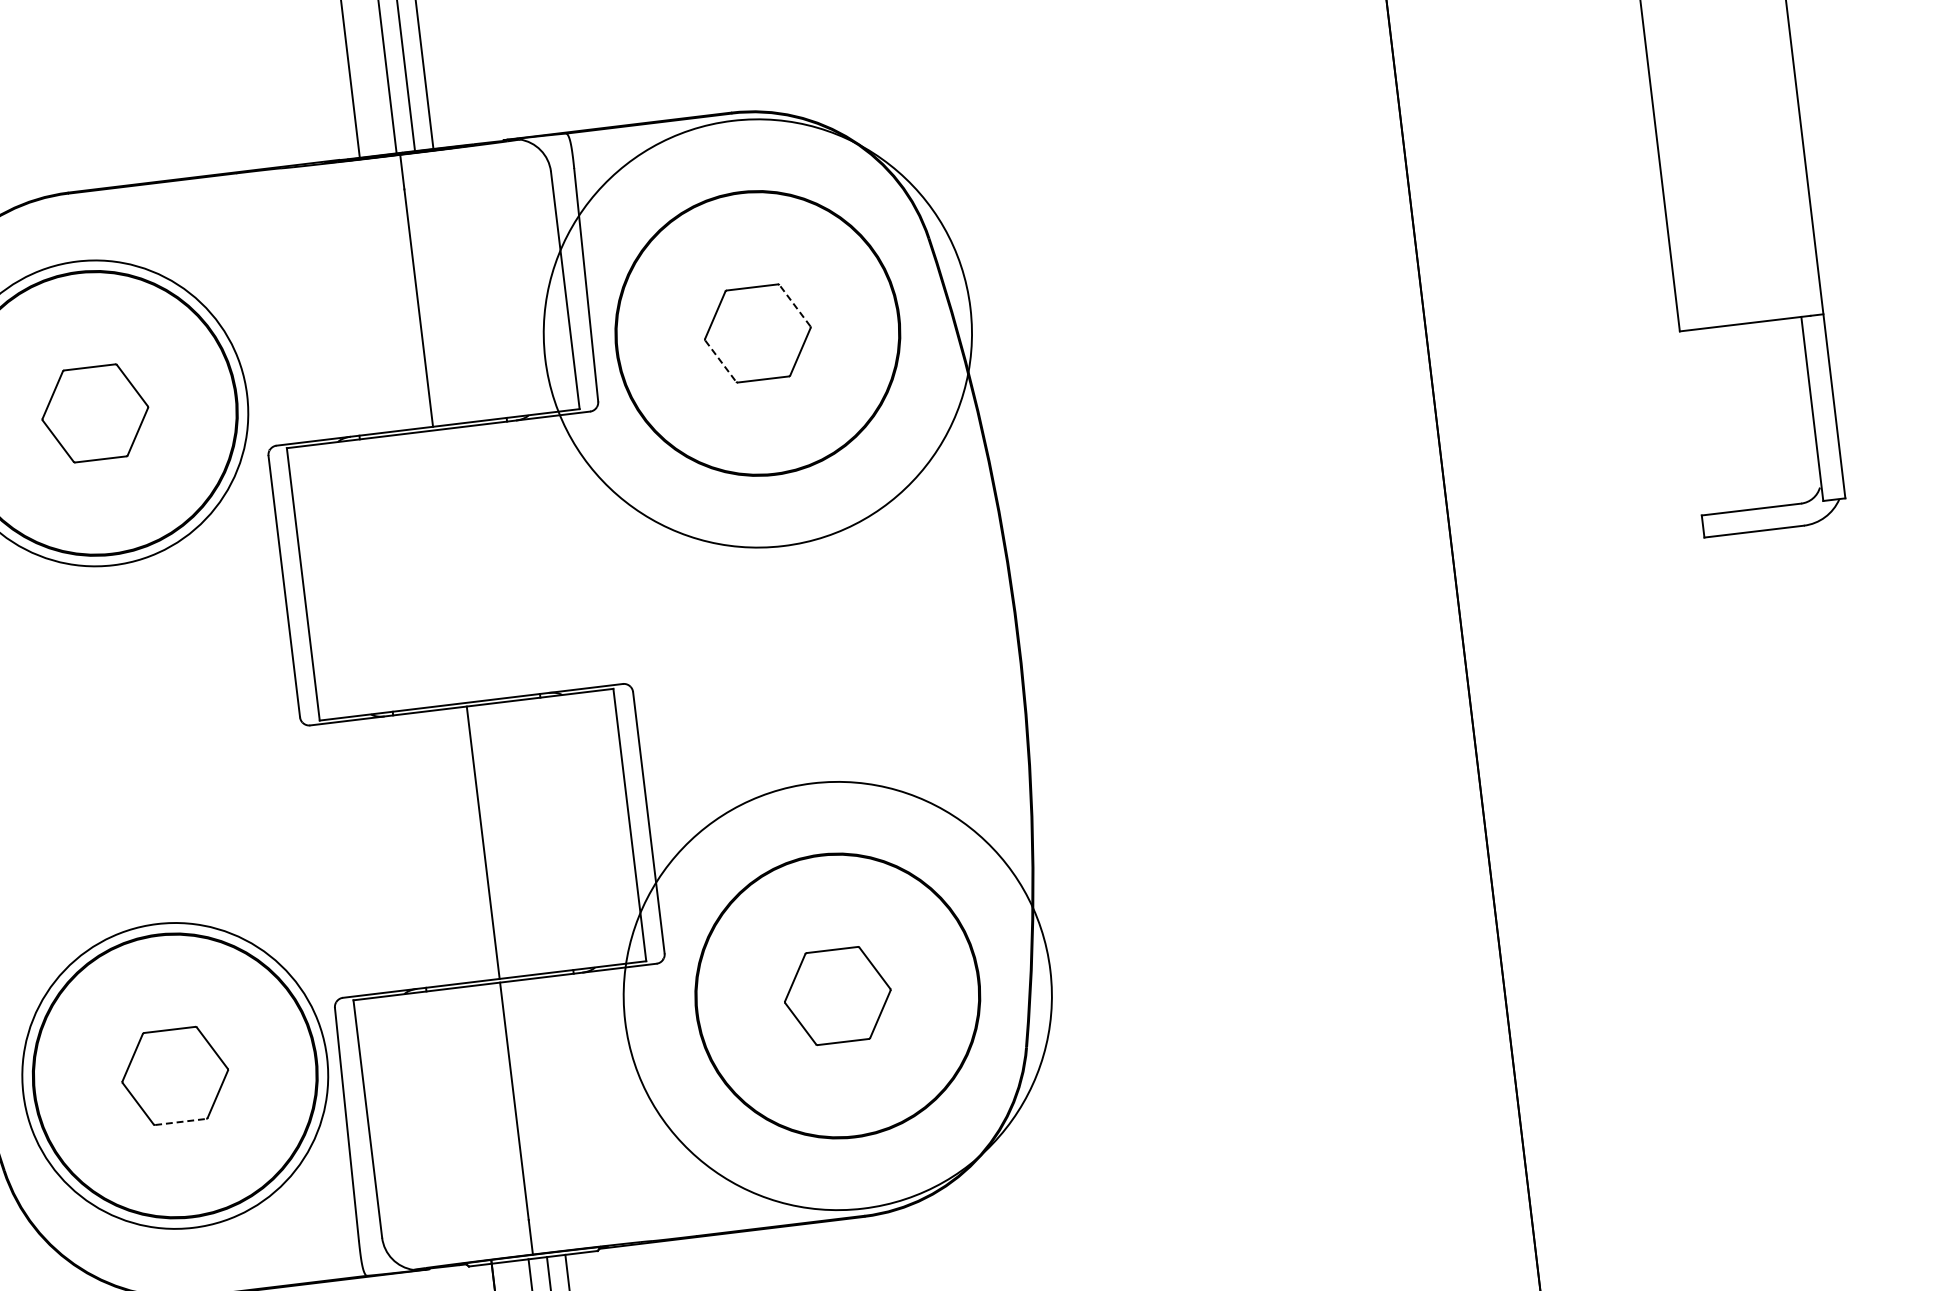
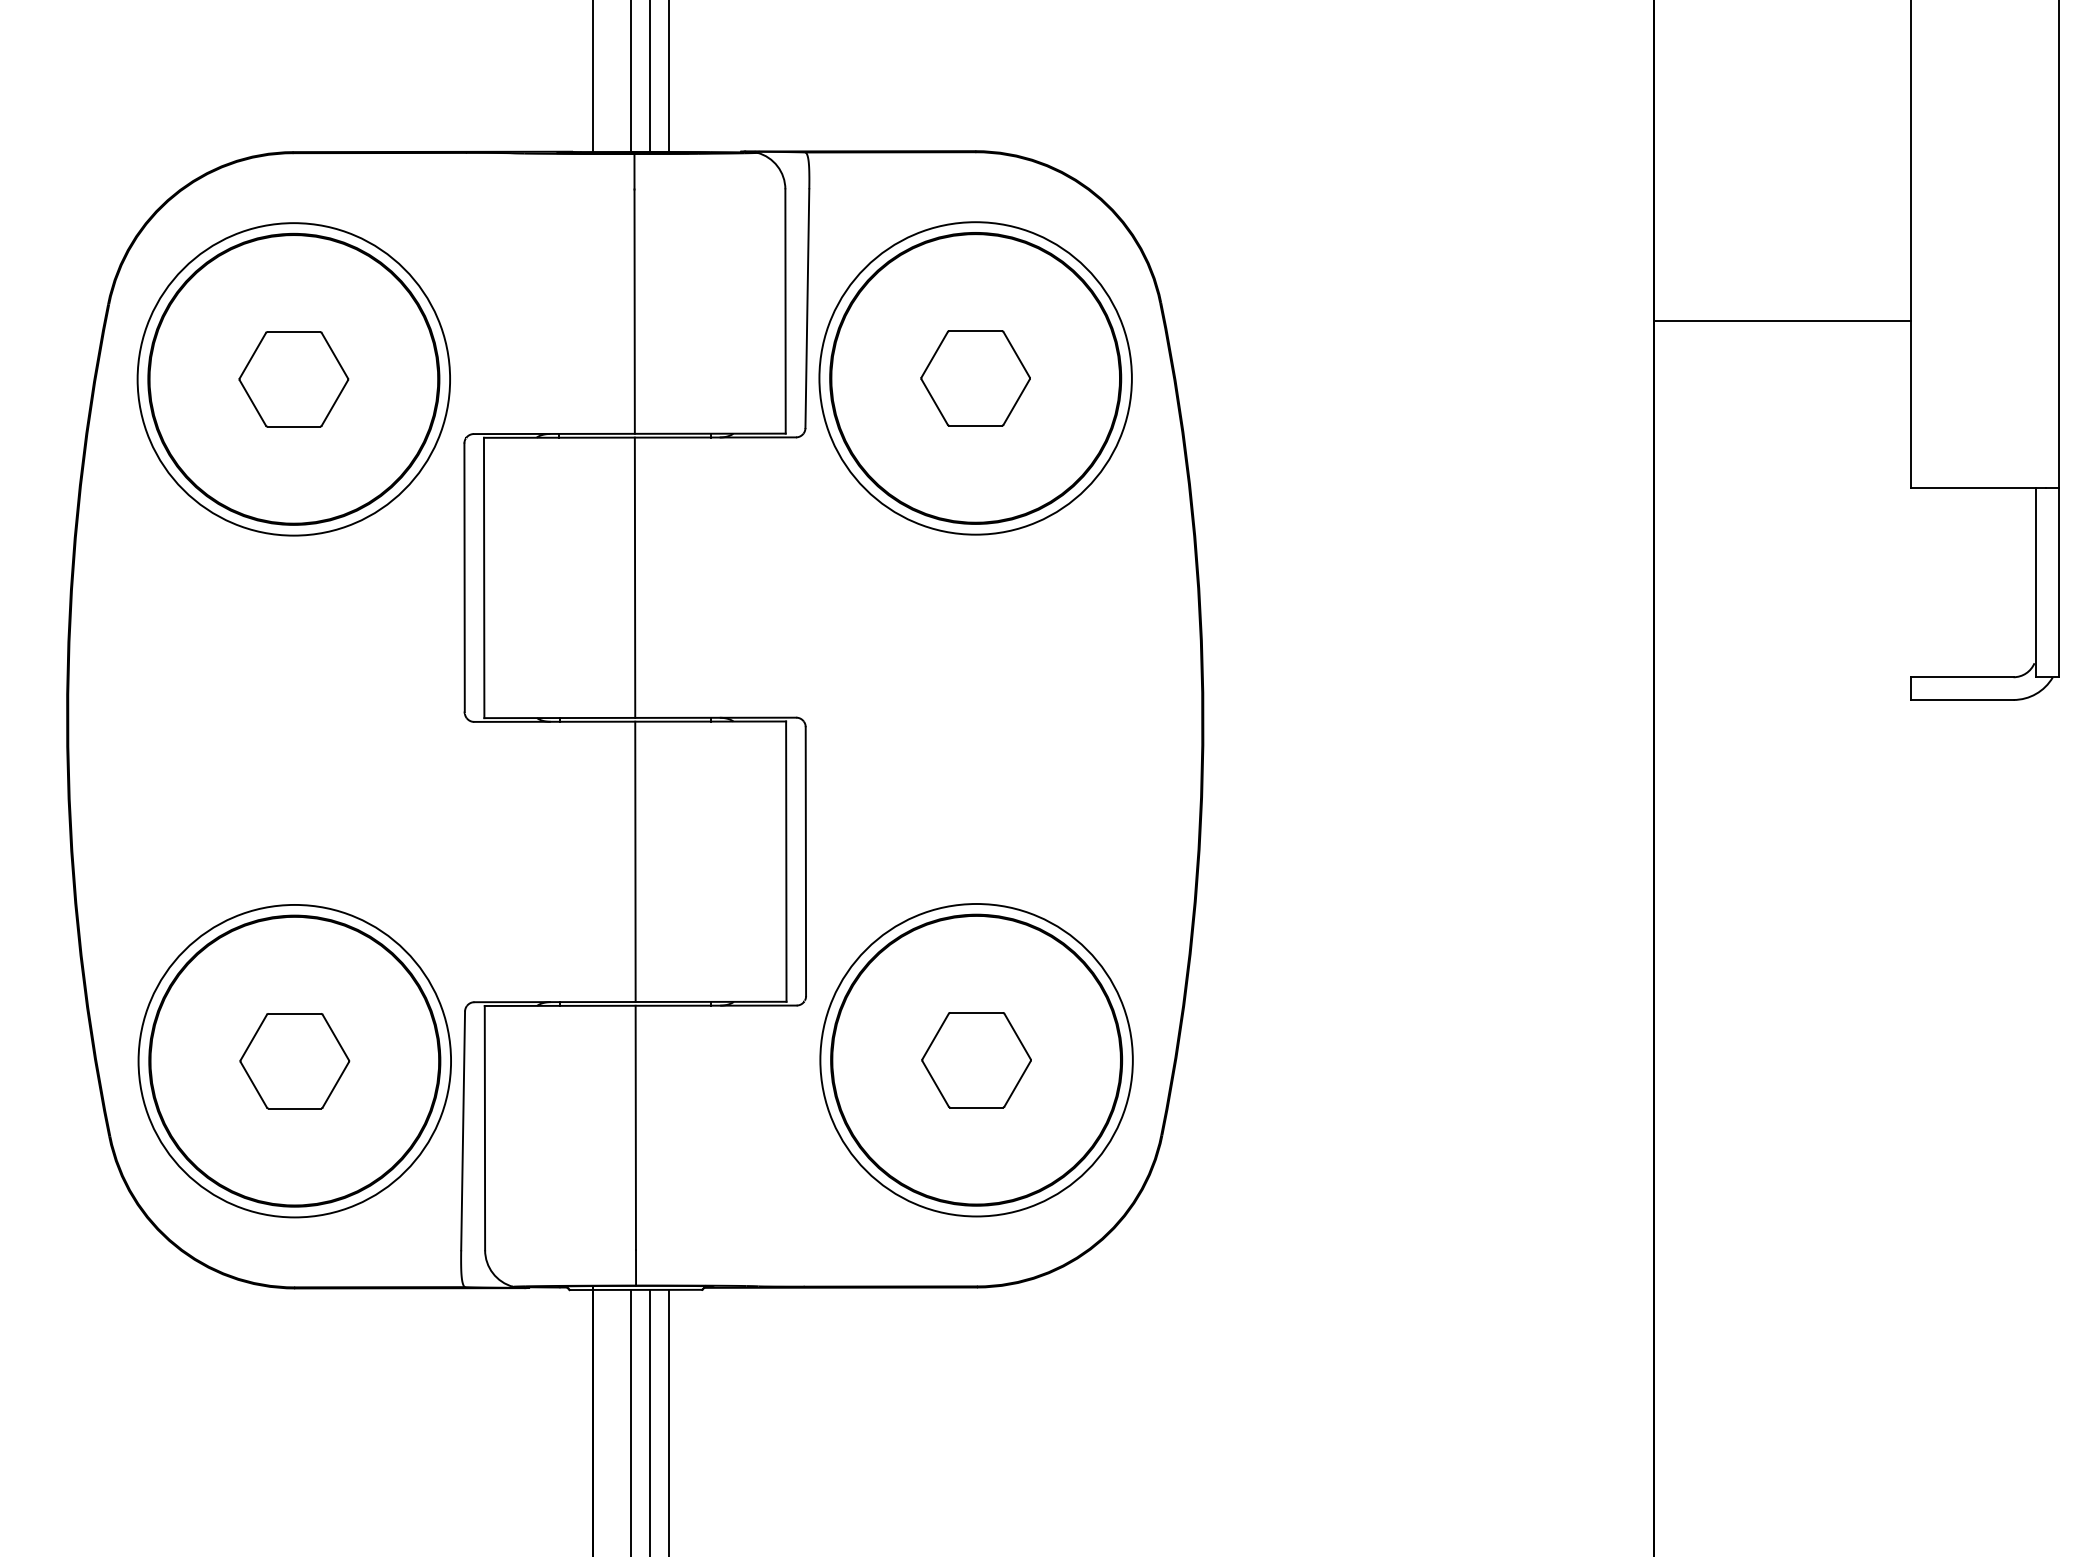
line: (1535, 184) -> (1782, 321), added
line: (794, 305) -> (1016, 354), dashed -> solid
circle: (757, 333) -> (975, 378), size x0.71
line: (720, 361) -> (934, 402), dashed -> solid
line: (449, 566) -> (634, 577), added
circle: (837, 995) -> (976, 1059), size x0.71
line: (181, 1121) -> (295, 1108), dashed -> solid

